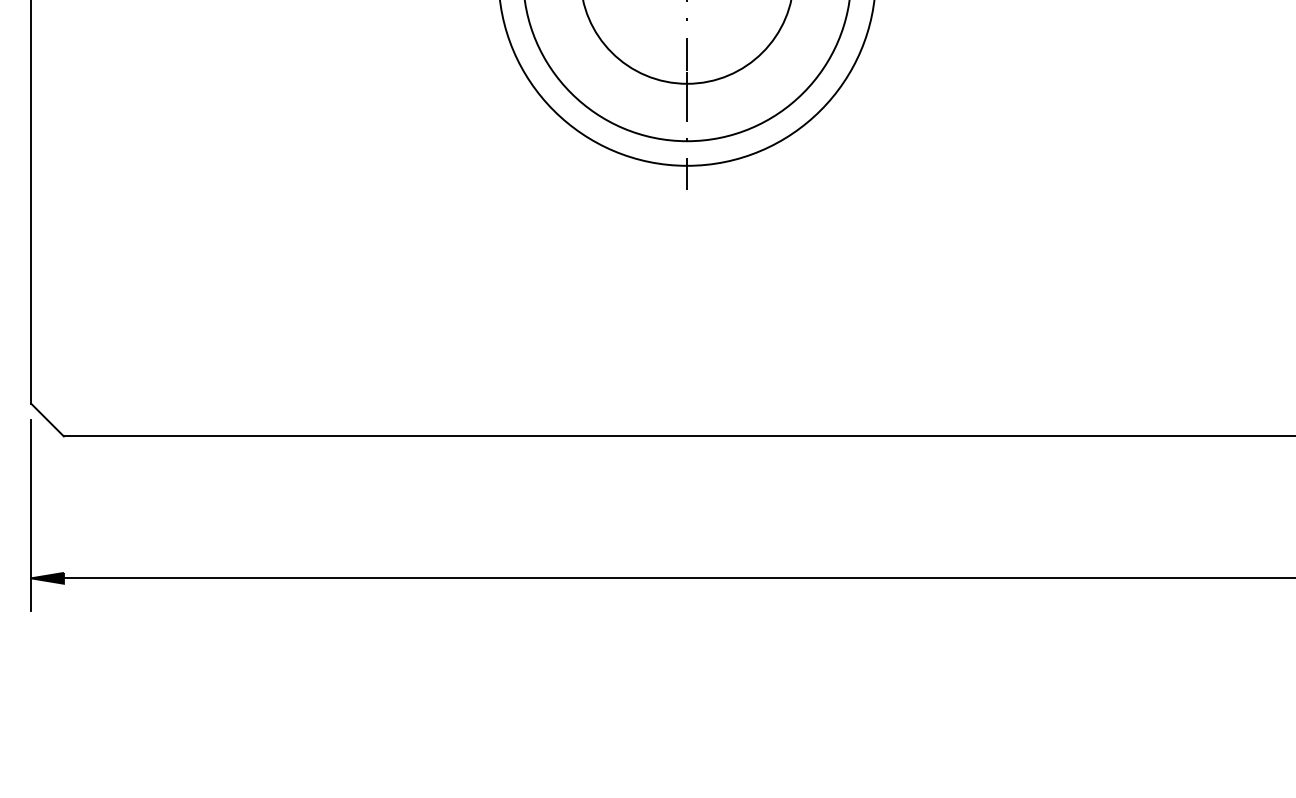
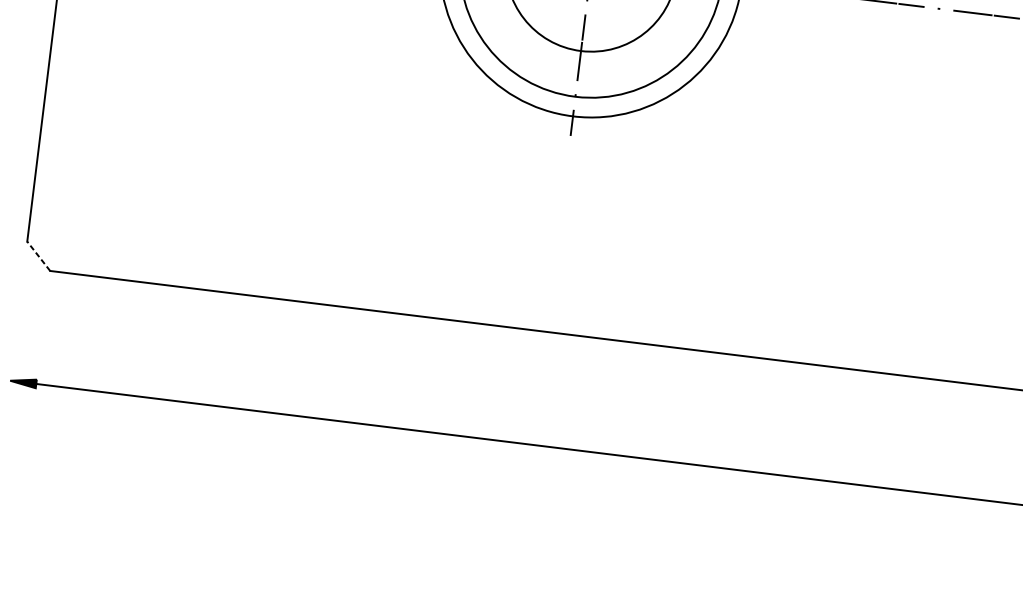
line: (47, 419) -> (38, 255), solid -> dashed
line: (31, 515) -> (16, 330), removed

